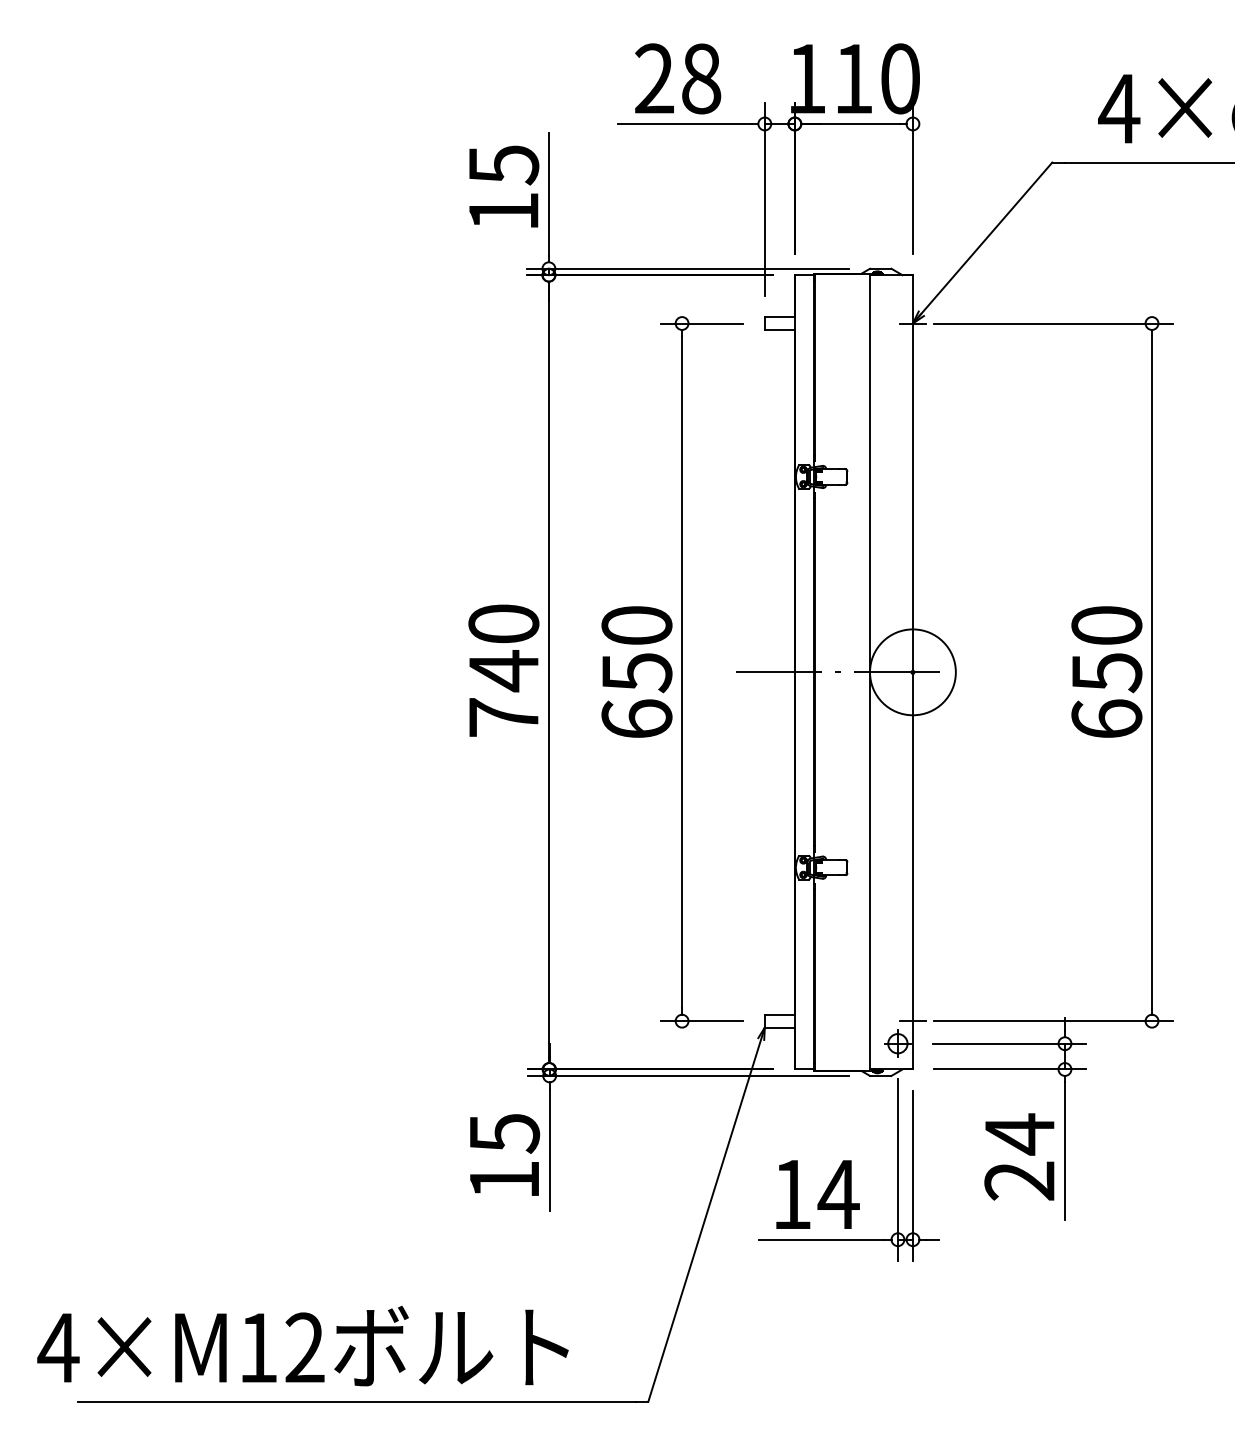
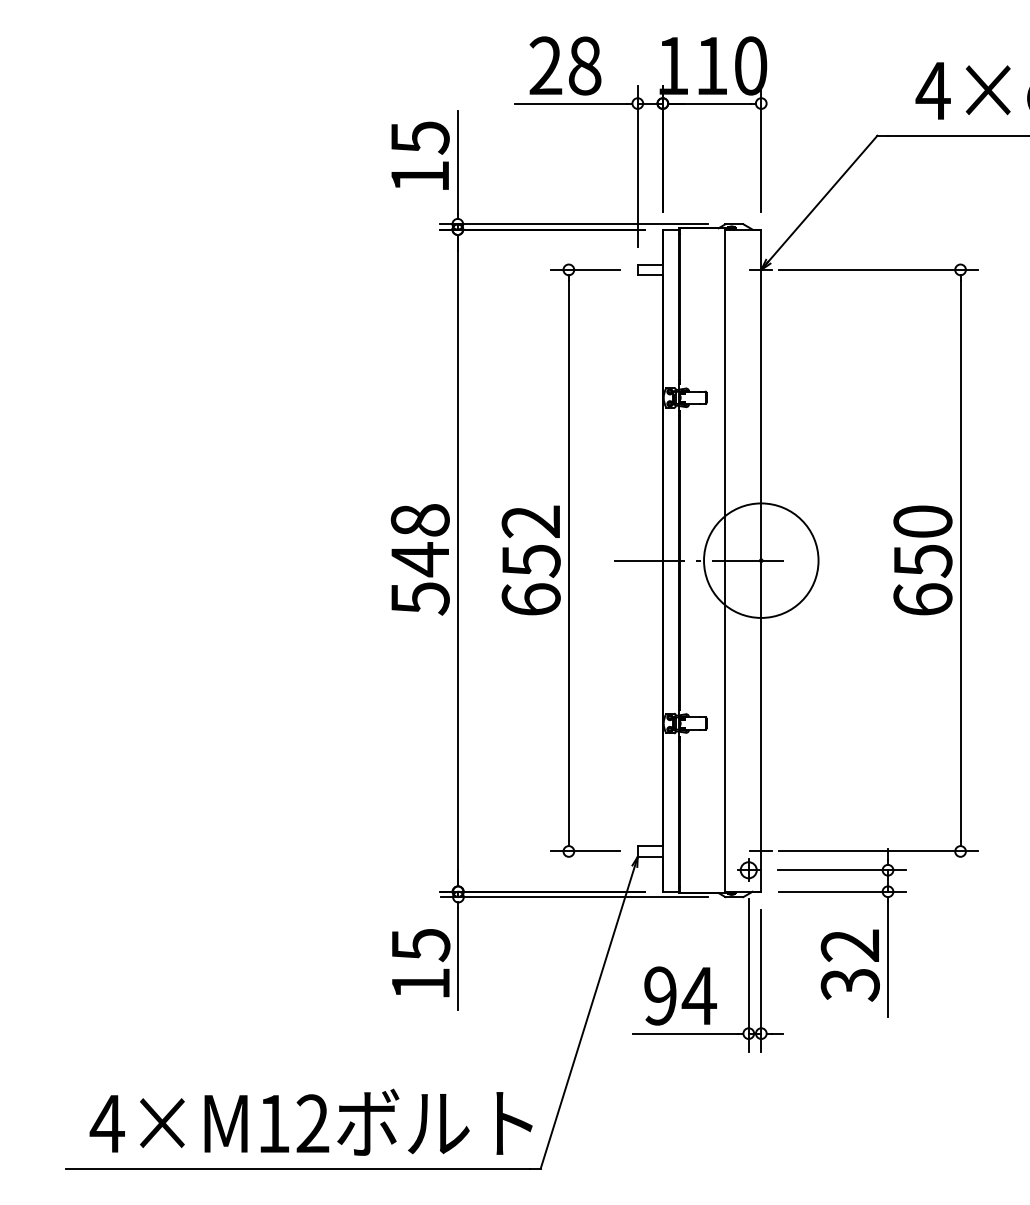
text: (636, 625) -> (530, 521), 650 -> 652
text: (503, 671) -> (419, 559), 740 -> 548
circle: (912, 672) -> (760, 560), size x1.6
text: (1019, 1157) -> (850, 965), 24 -> 32
text: (791, 1194) -> (660, 995), 14 -> 94
text: (302, 1345) -> (310, 1121), moved

